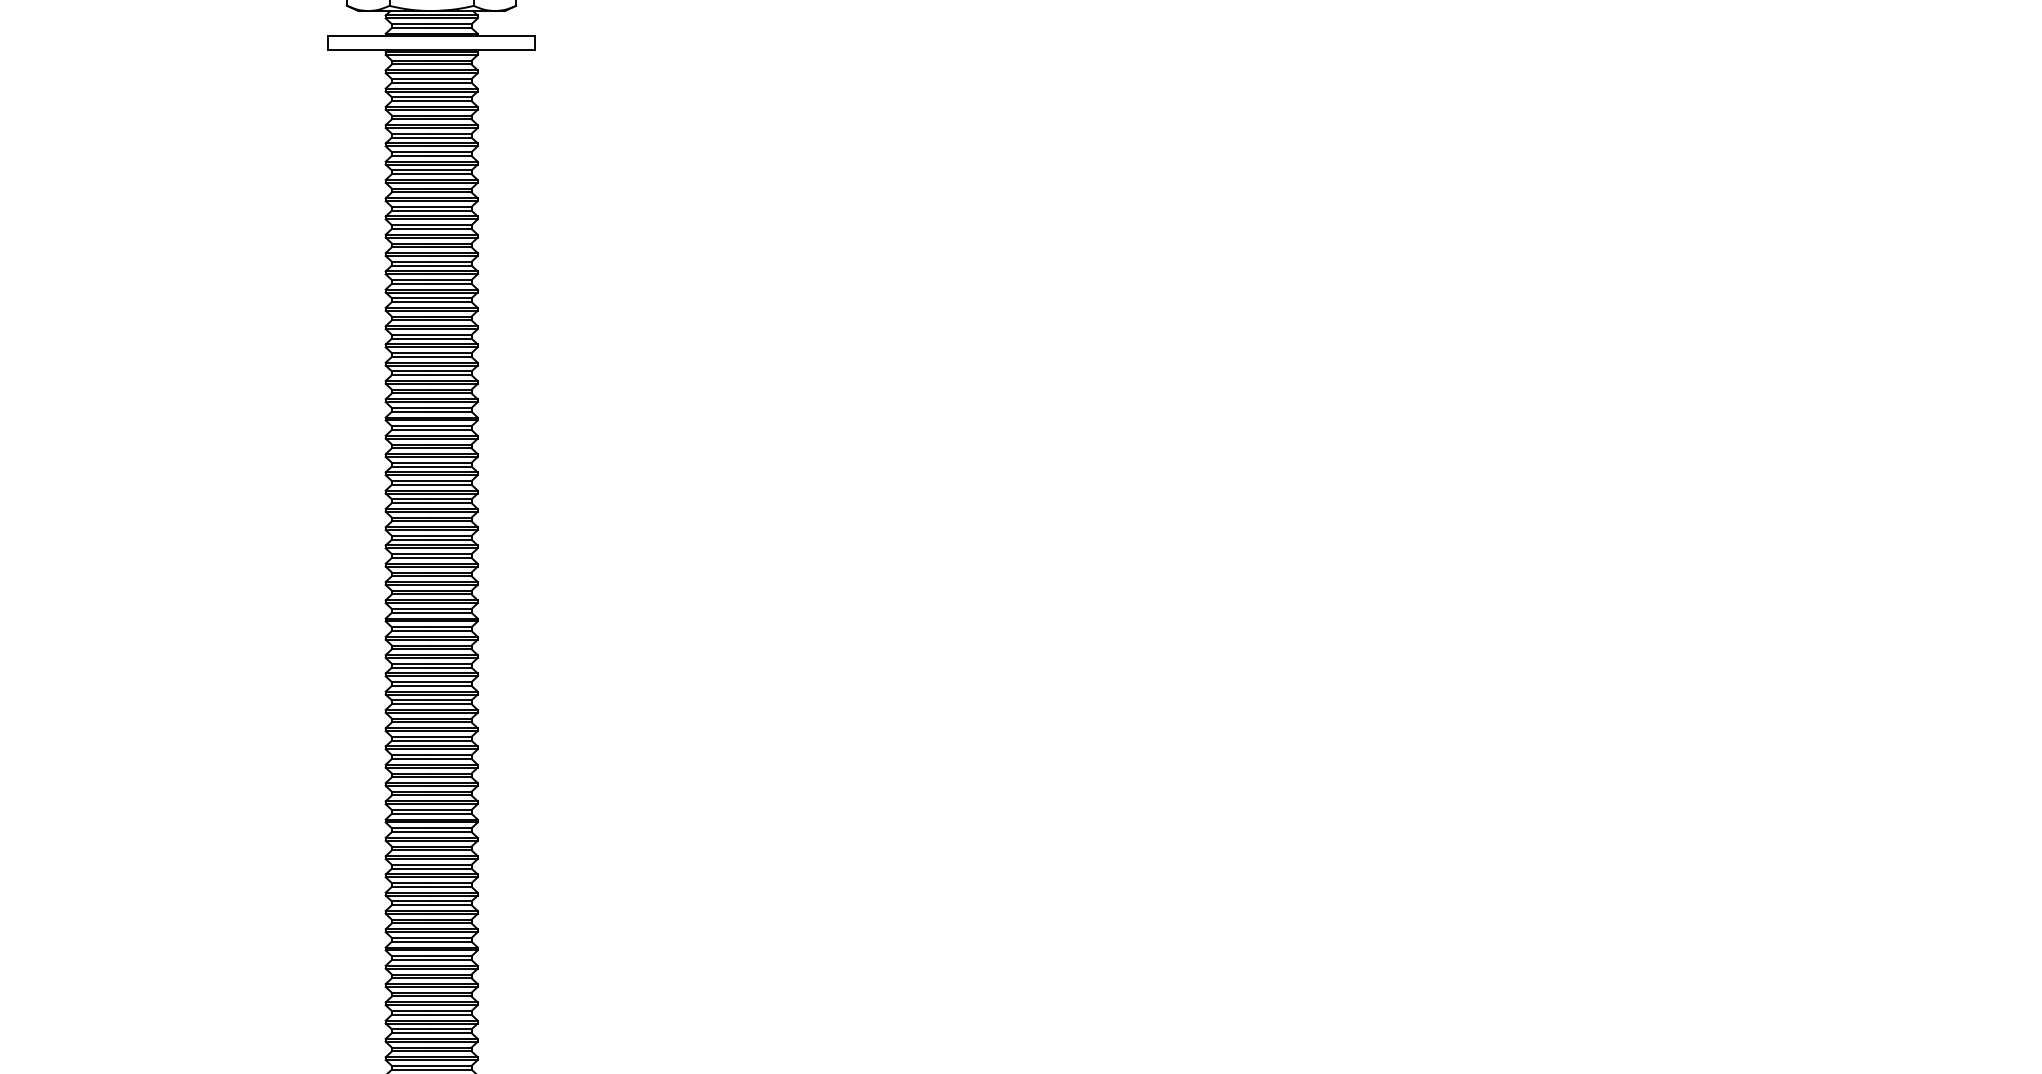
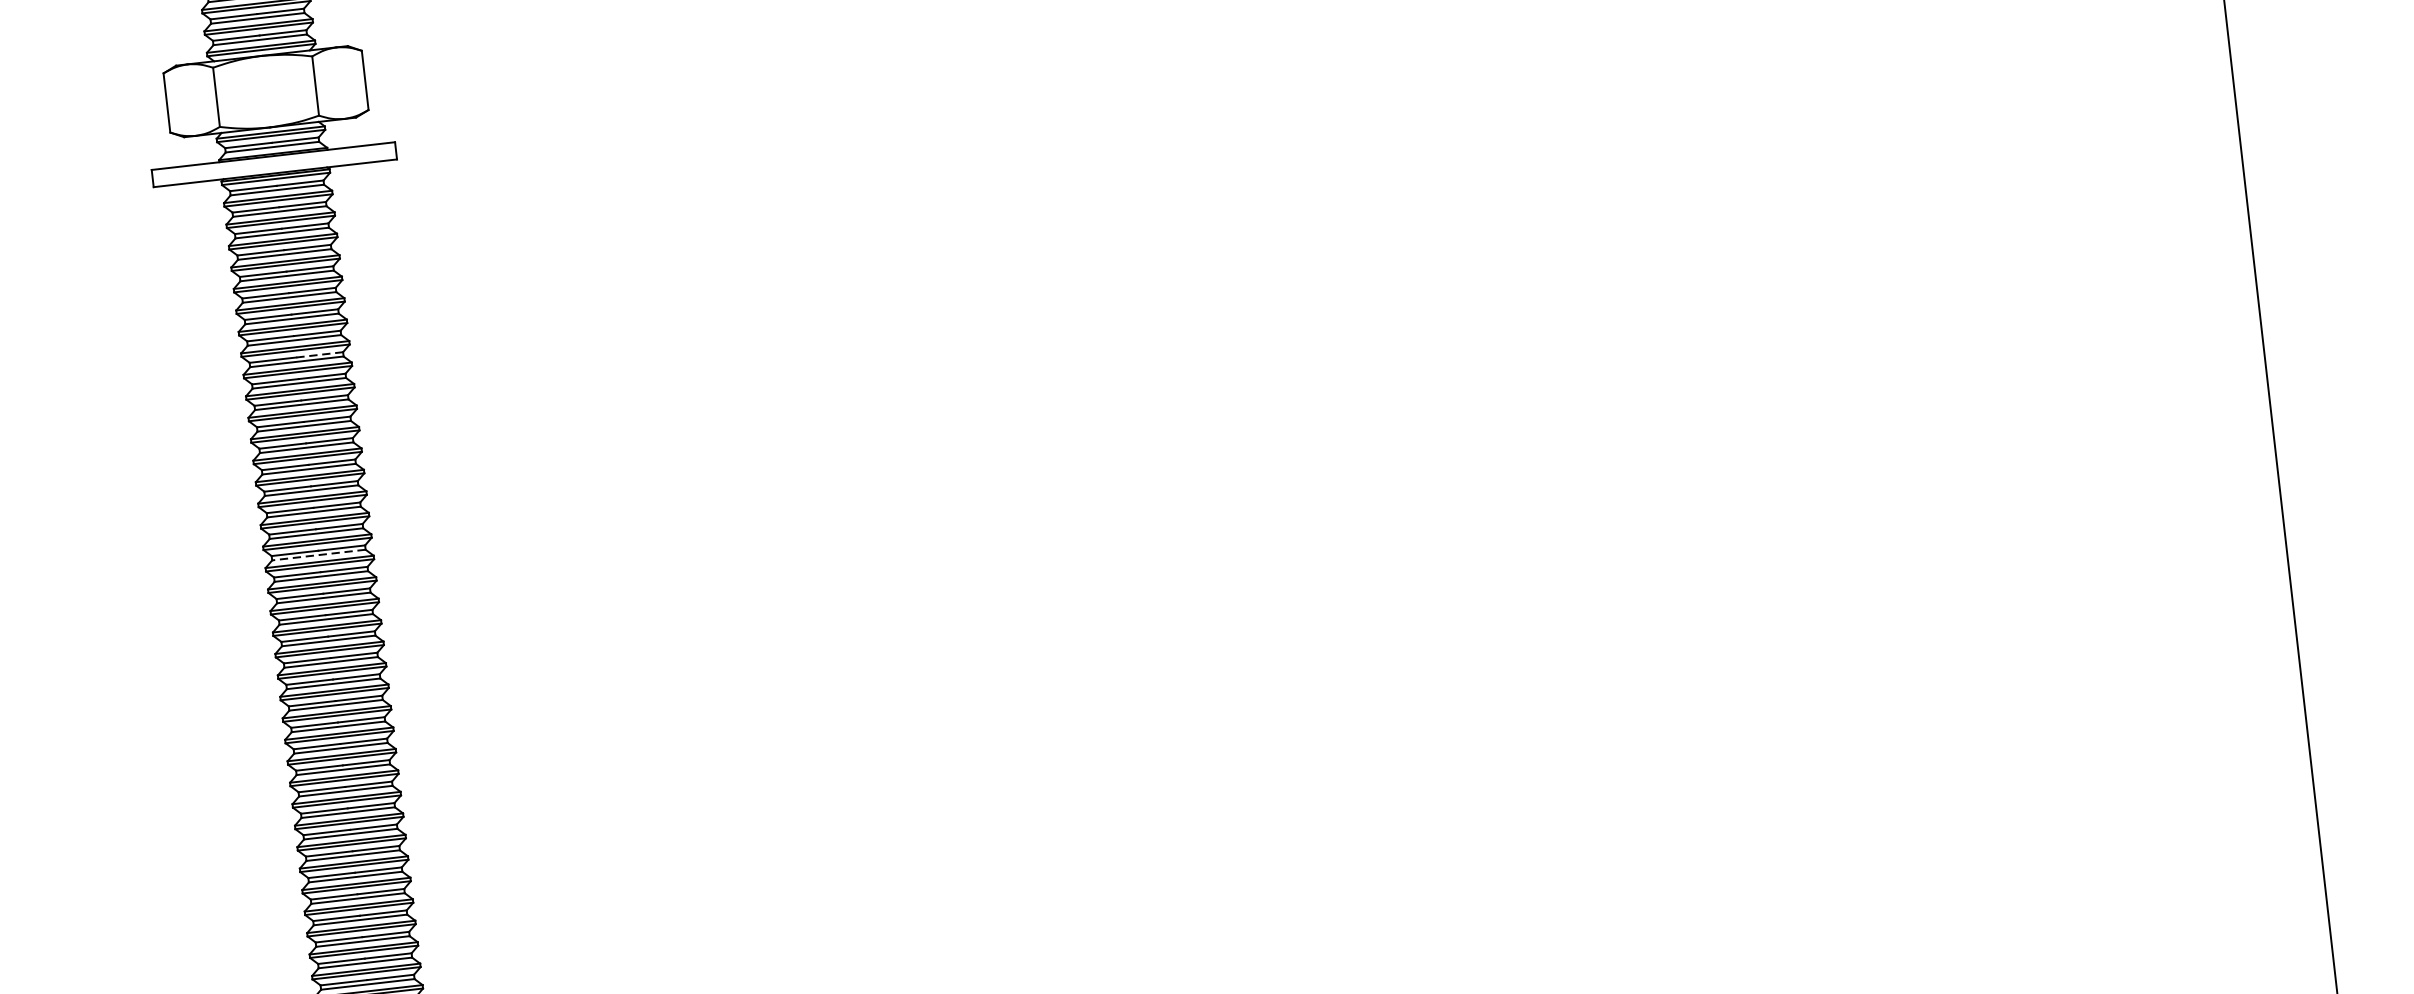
line: (451, 206) -> (319, 354), solid -> dashed
line: (431, 375) -> (318, 555), solid -> dashed

